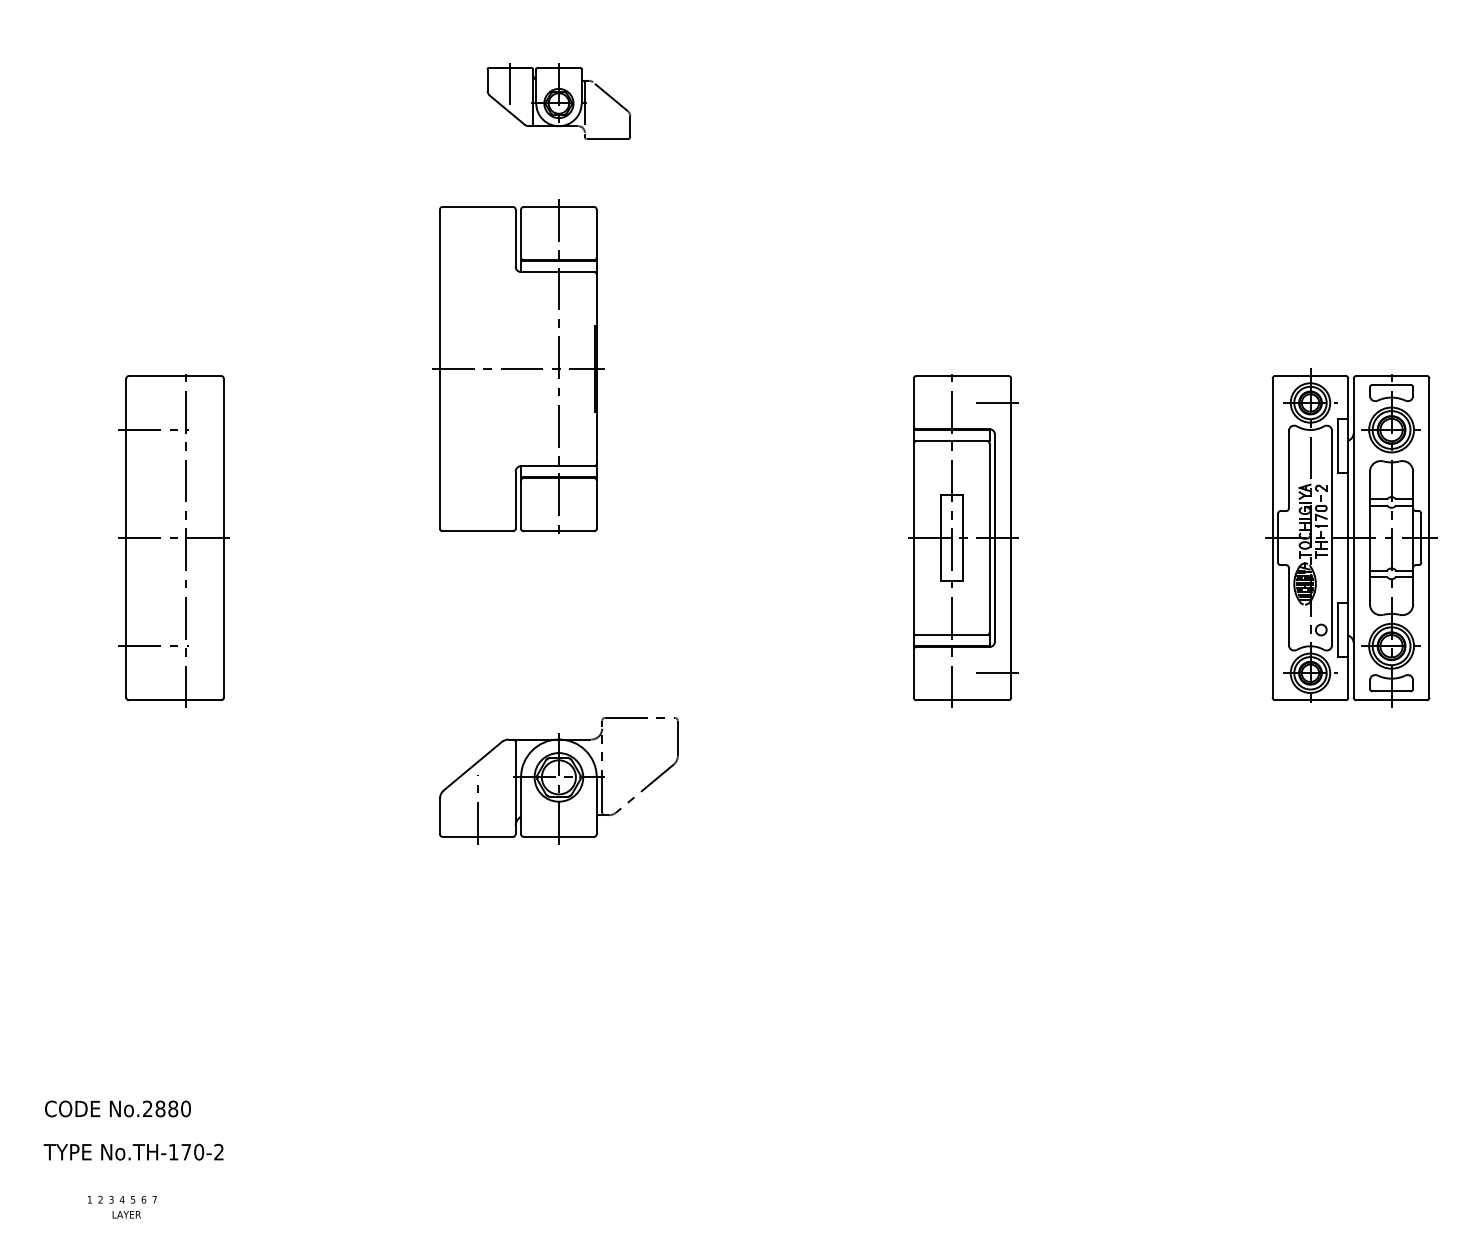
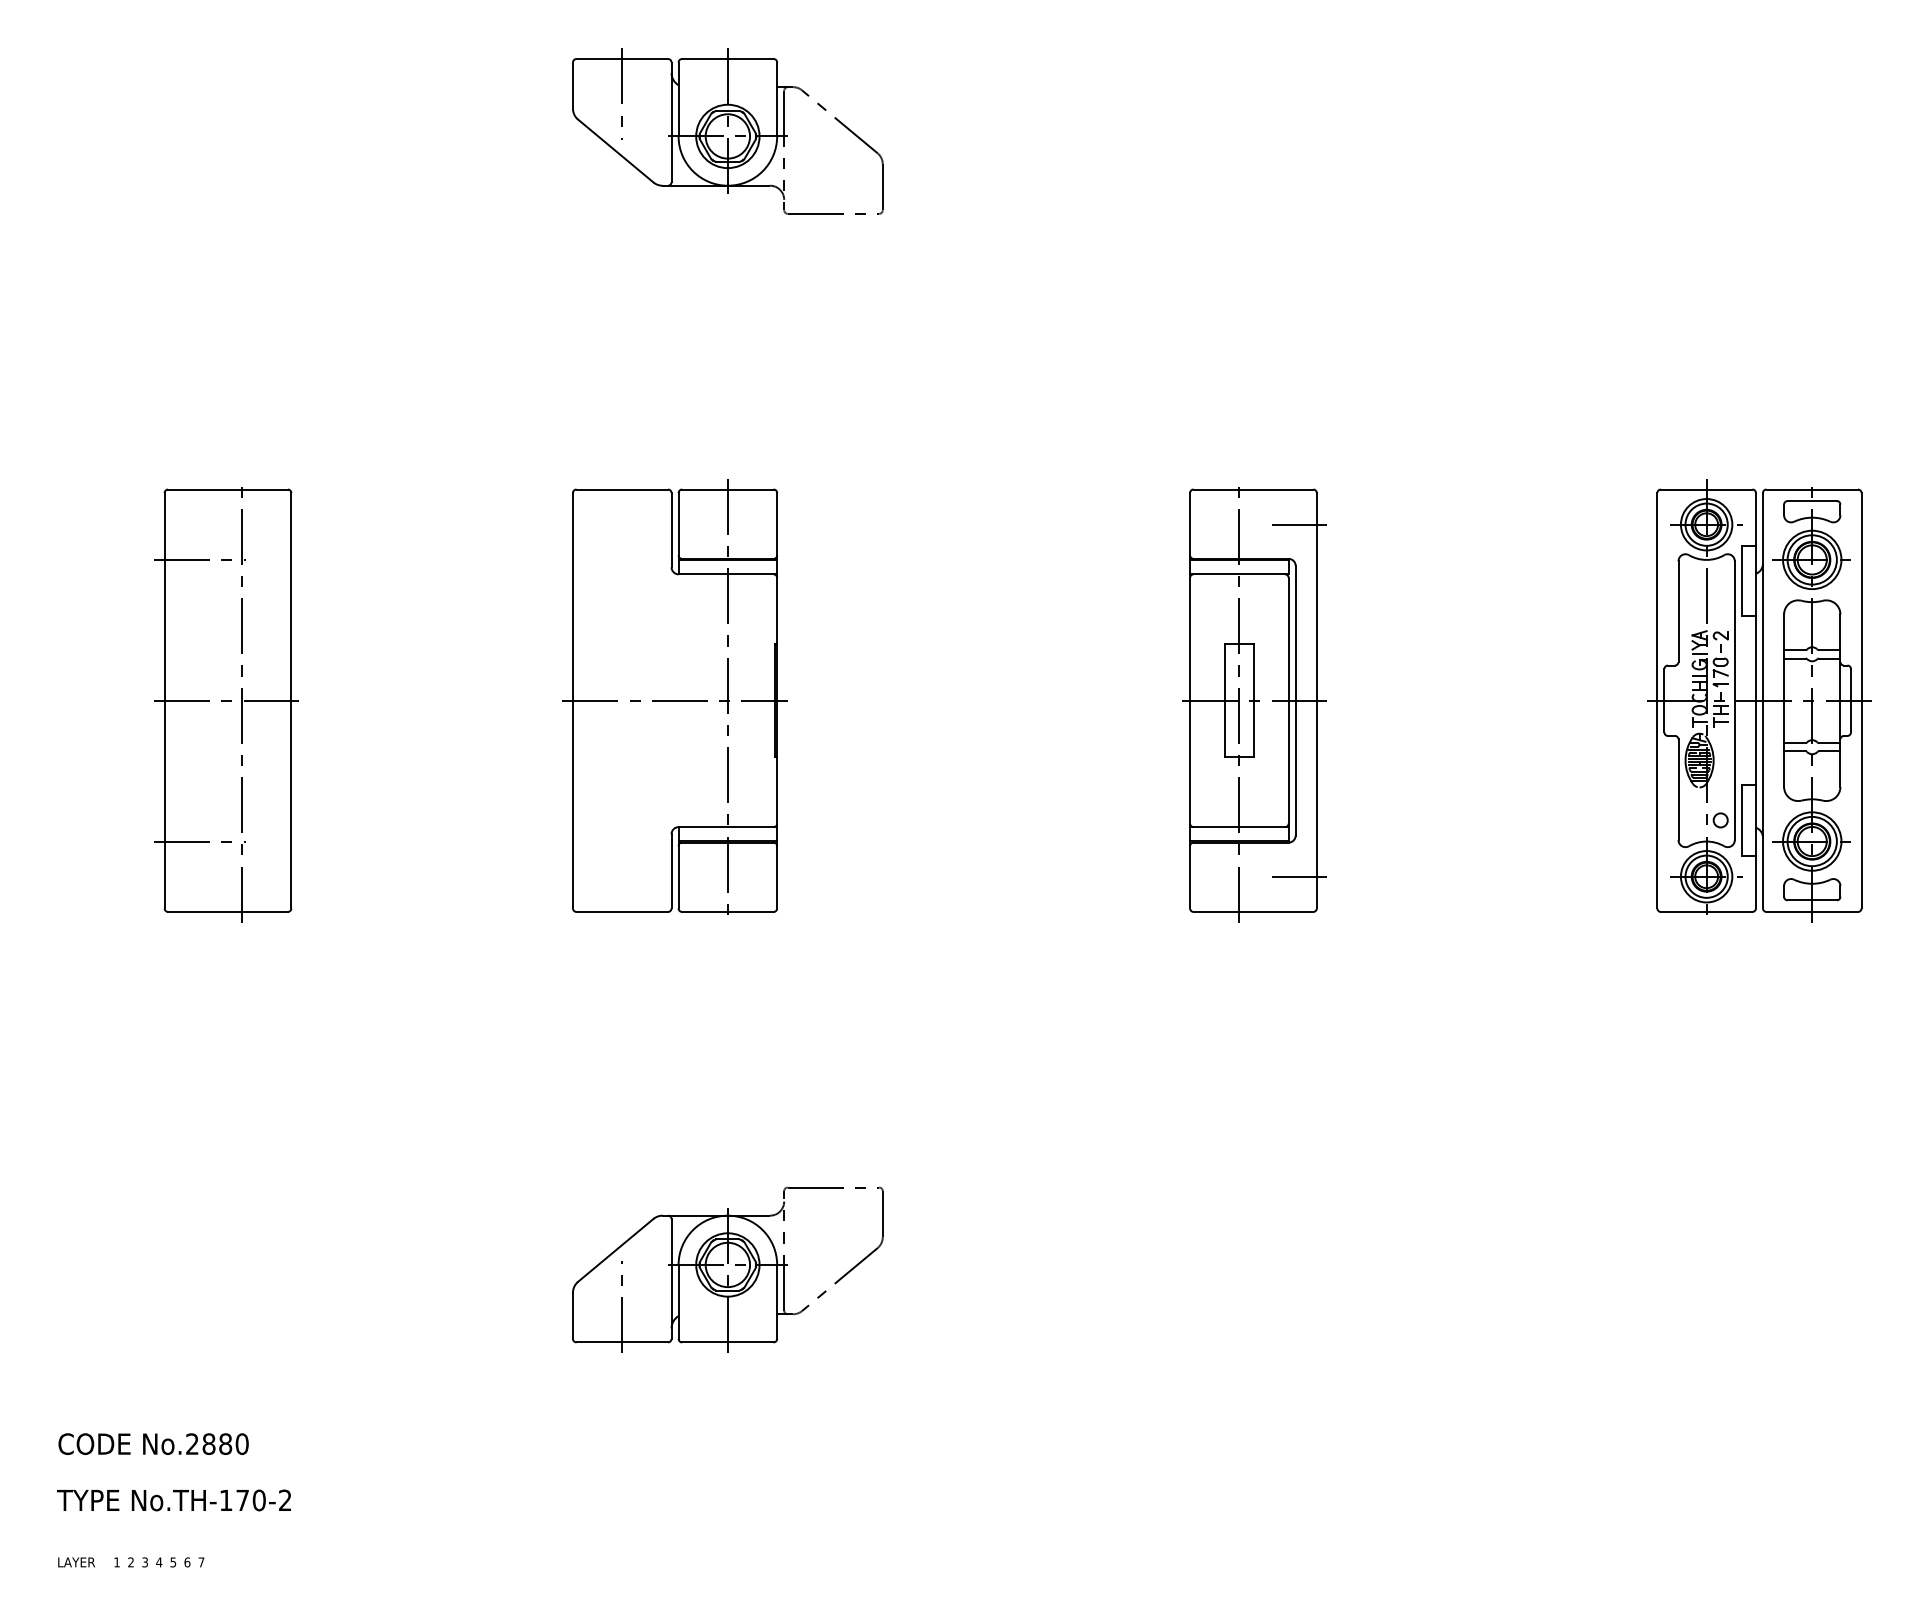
part: (558, 101) -> (727, 132), size x1.67
part: (518, 366) -> (675, 697), moved
part: (558, 780) -> (727, 1269), moved
text: (126, 1214) -> (76, 1562), moved

